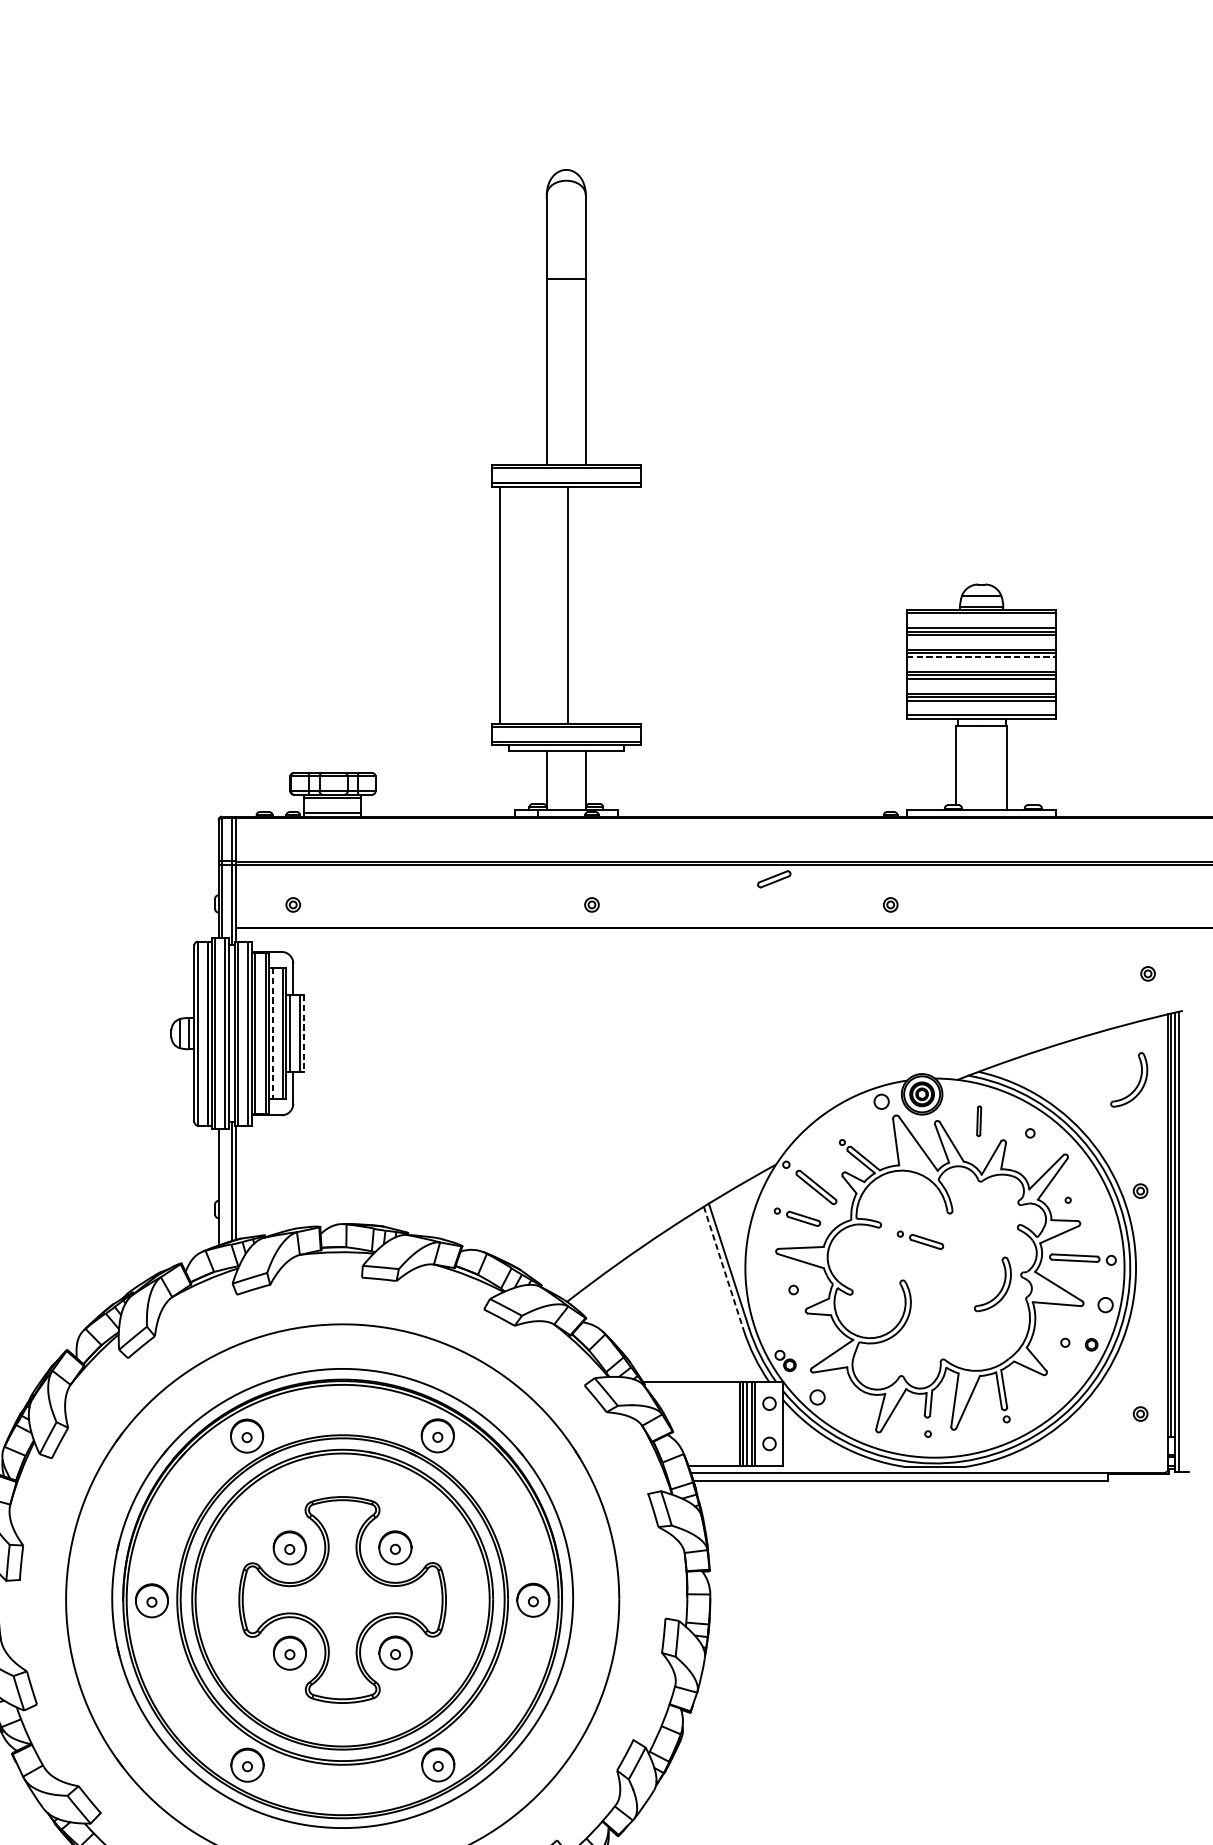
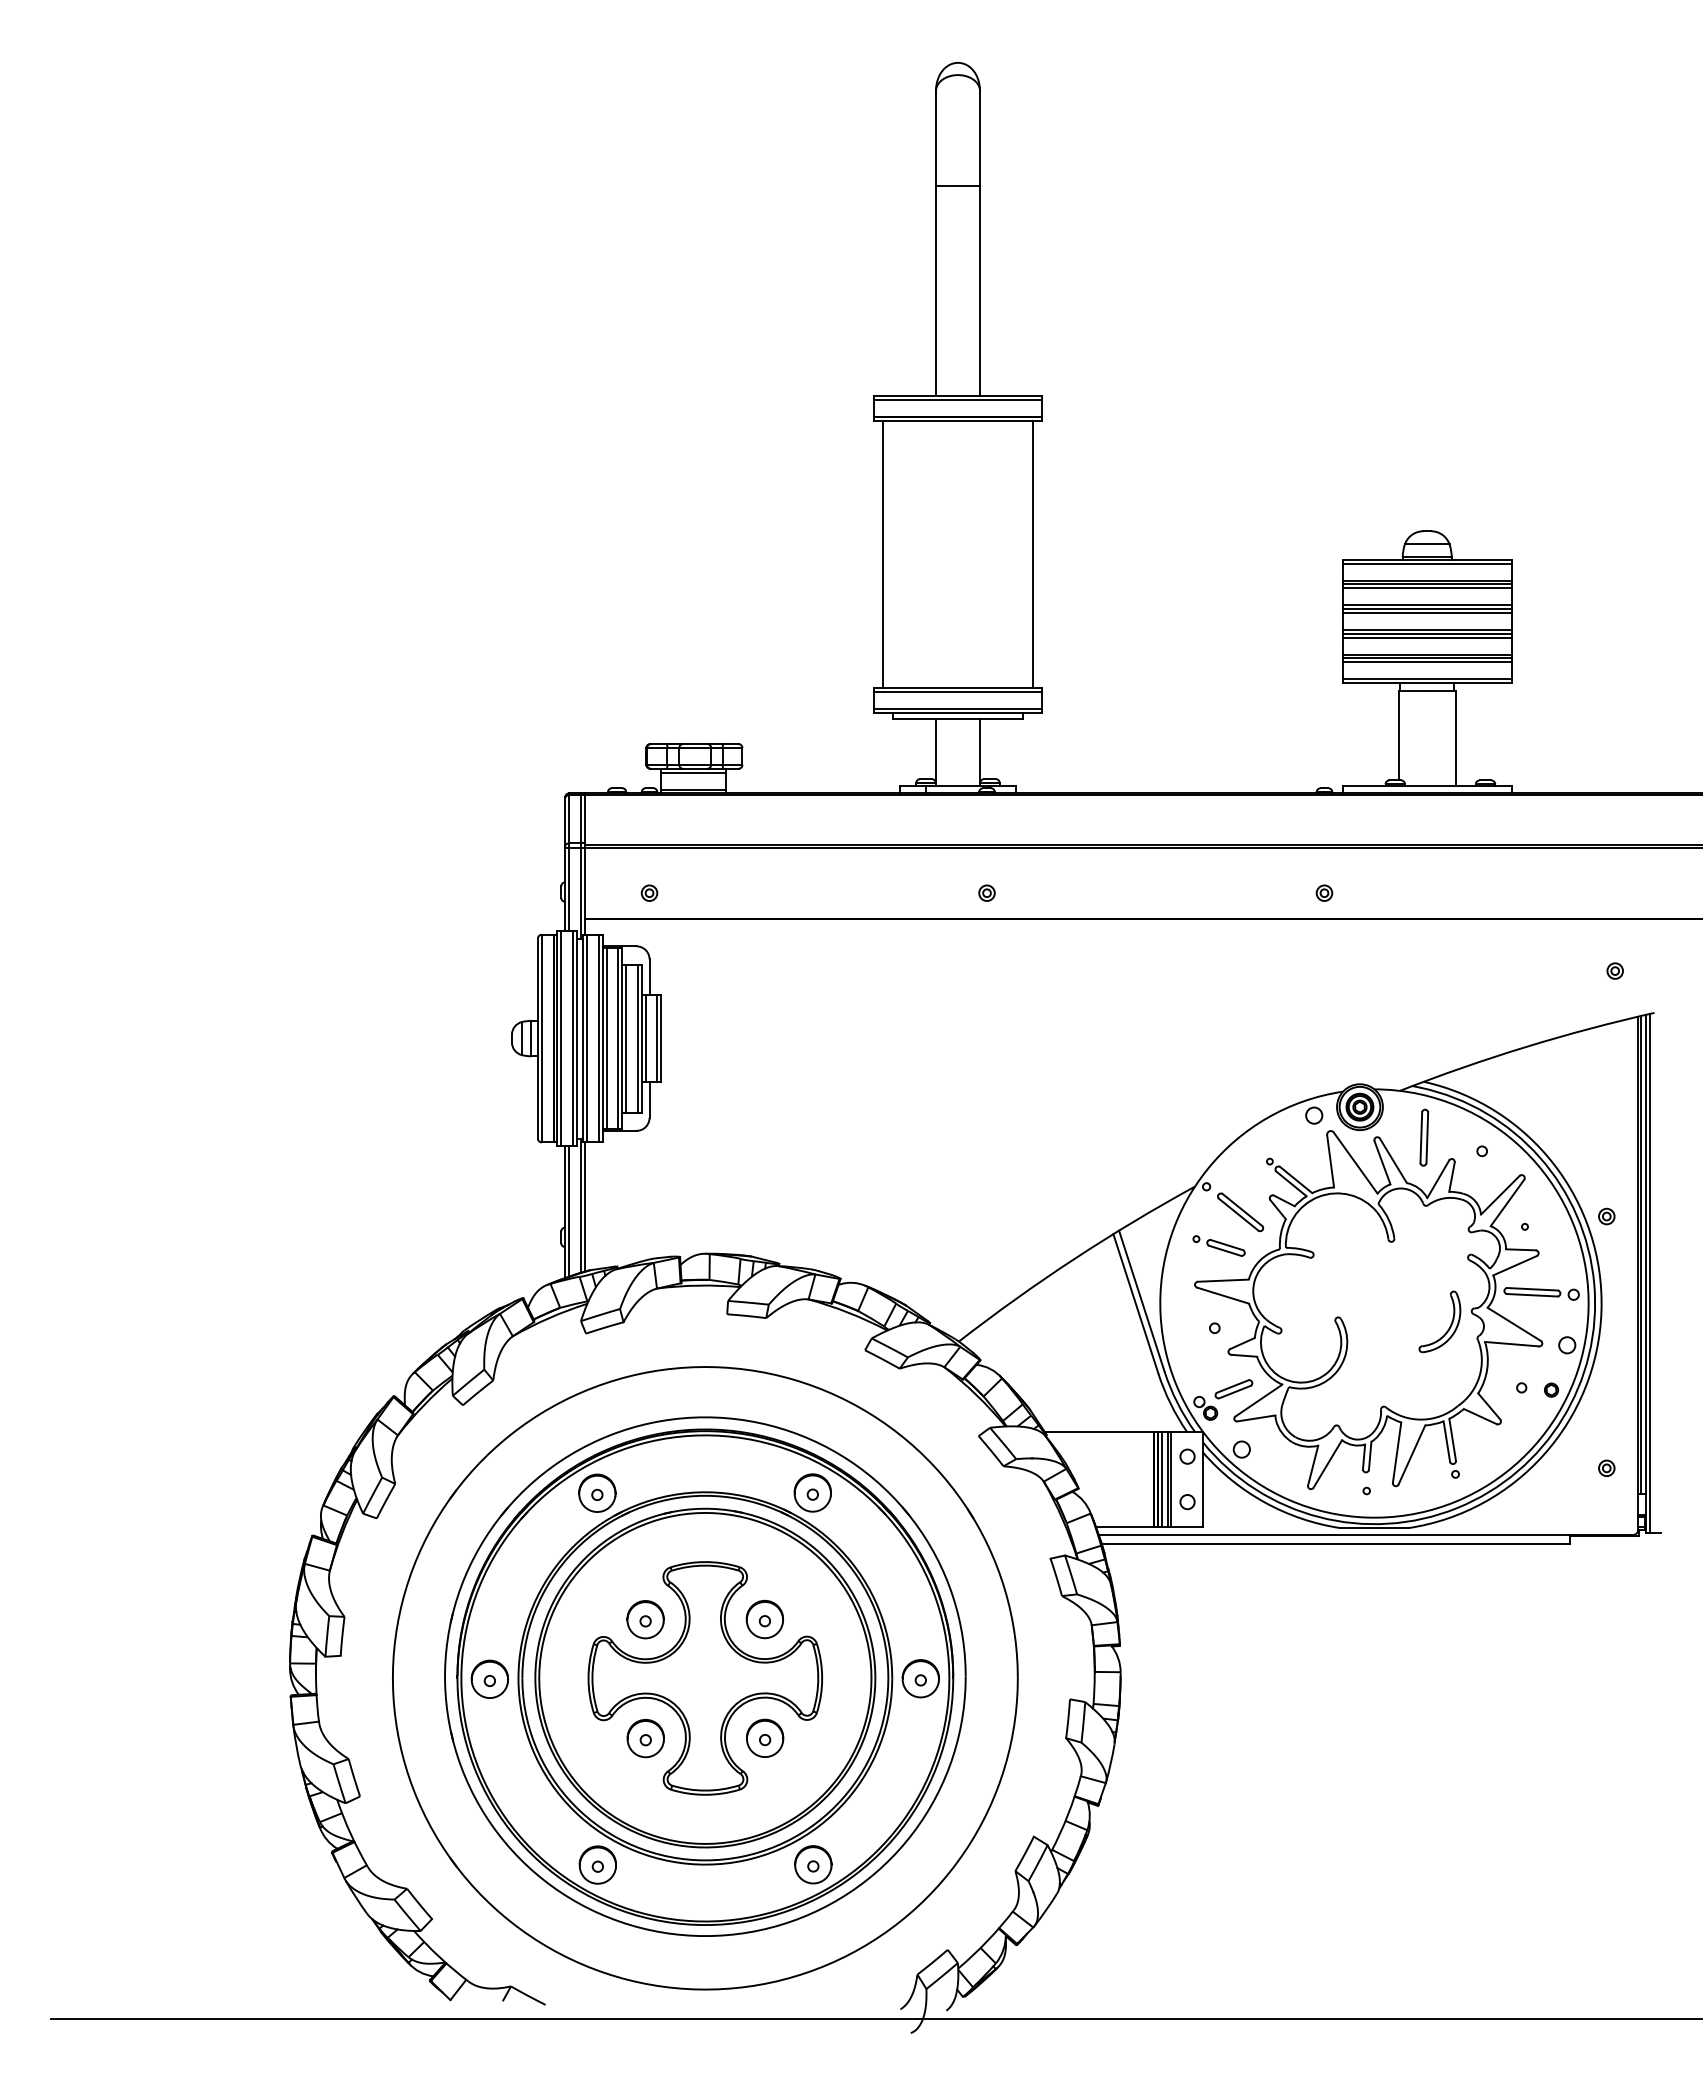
line: (567, 605) -> (1032, 554), moved
line: (981, 657) -> (1427, 613), dashed -> solid
part: (773, 879) -> (1233, 1389), moved
line: (272, 1033) -> (626, 1038), dashed -> solid
line: (303, 1034) -> (661, 1039), dashed -> solid
part: (1137, 1083) -> (1603, 1095), removed
part: (979, 1121) -> (1424, 1137), size x1.67
line: (222, 1186) -> (569, 1211), added
part: (919, 1239) -> (1357, 1271), removed
line: (723, 1269) -> (1135, 1304), dashed -> solid

